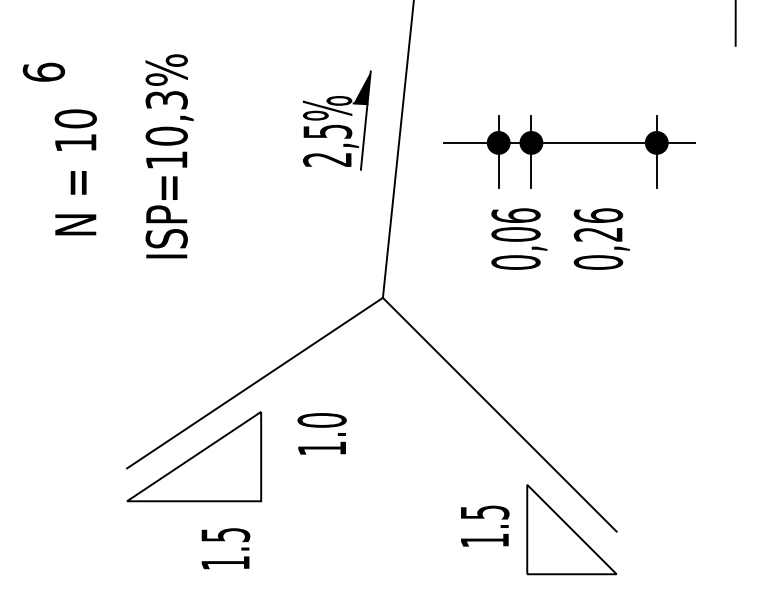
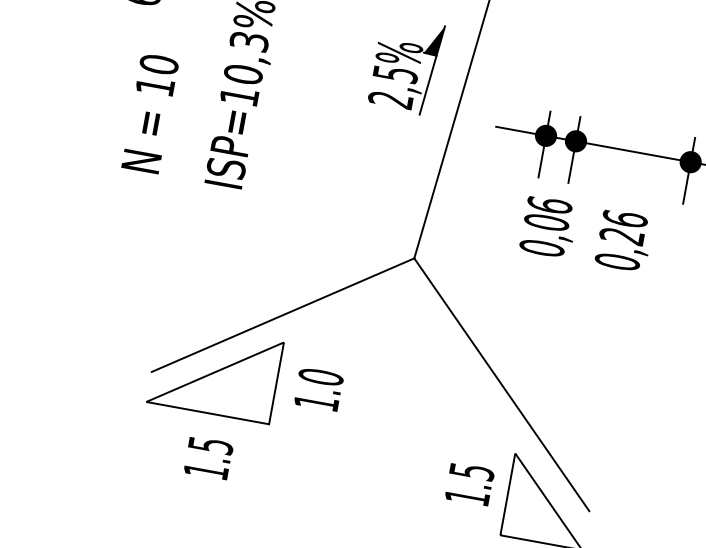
part: (337, 120) -> (406, 65), moved
text: (75, 172) -> (150, 113), moved
text: (321, 433) -> (318, 389), moved
text: (225, 548) -> (208, 457), moved

